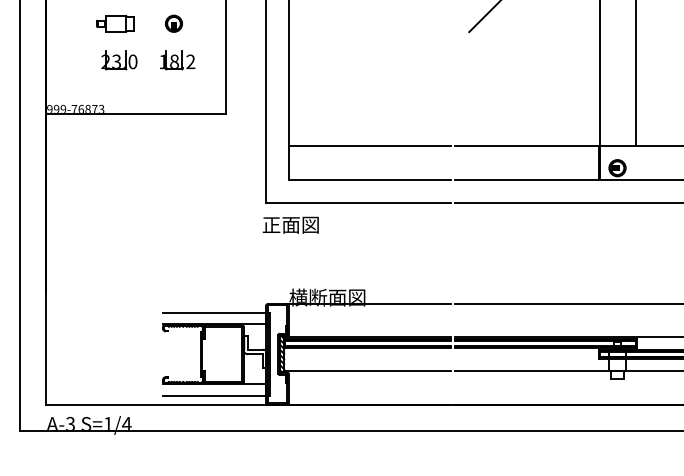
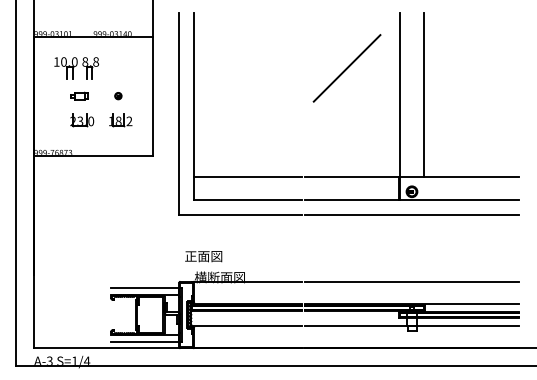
part: (174, 22) -> (118, 95), size x0.6
part: (115, 24) -> (79, 96), size x0.7
text: (290, 225) -> (203, 256), moved

